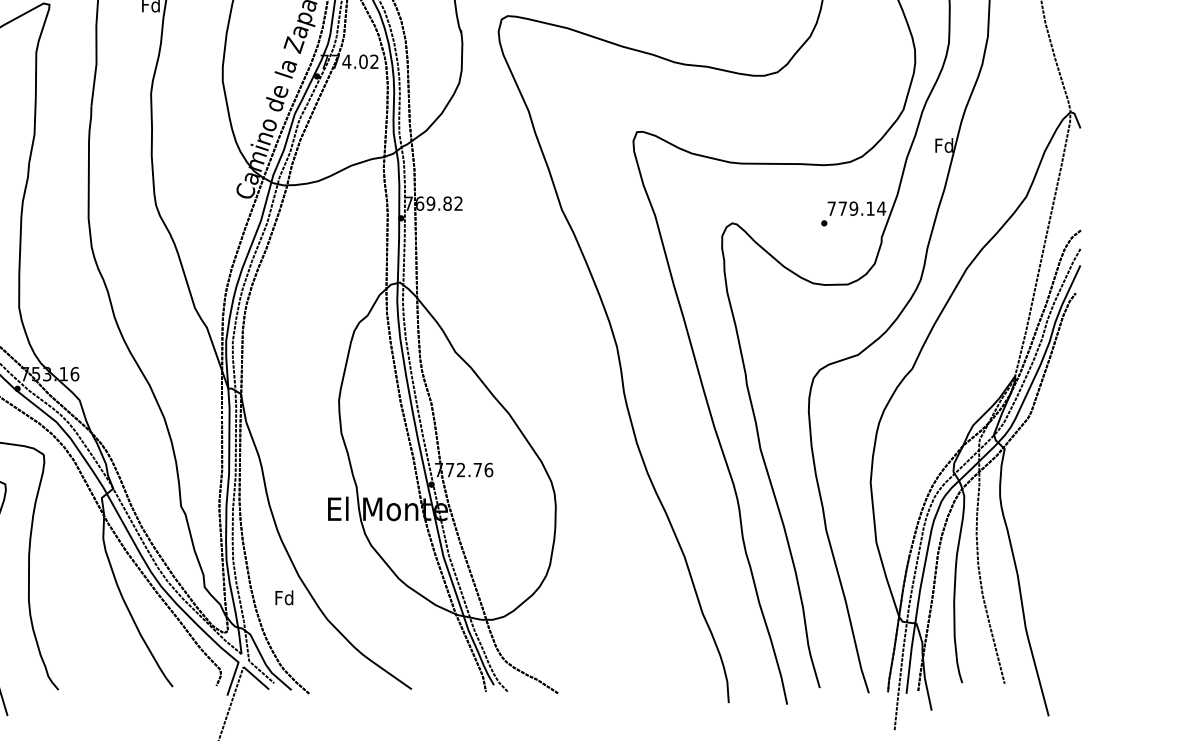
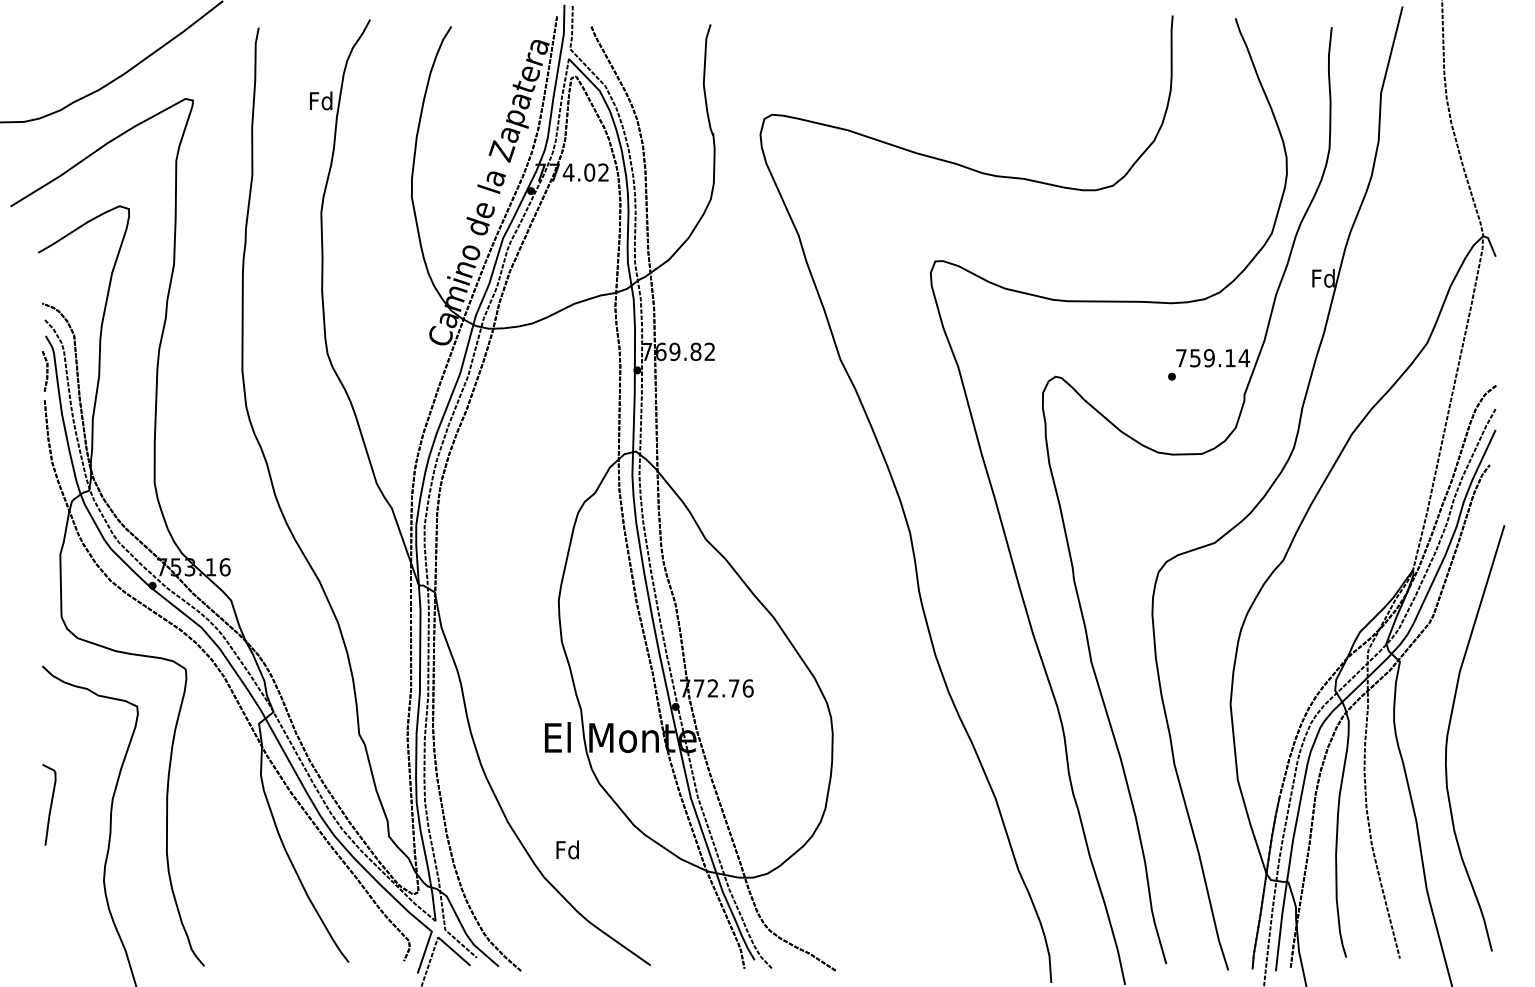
text: (842, 208) -> (1195, 358), 779.14 -> 759.14
curve: (1043, 504) -> (1449, 731), added
text: (284, 597) -> (567, 849), moved

